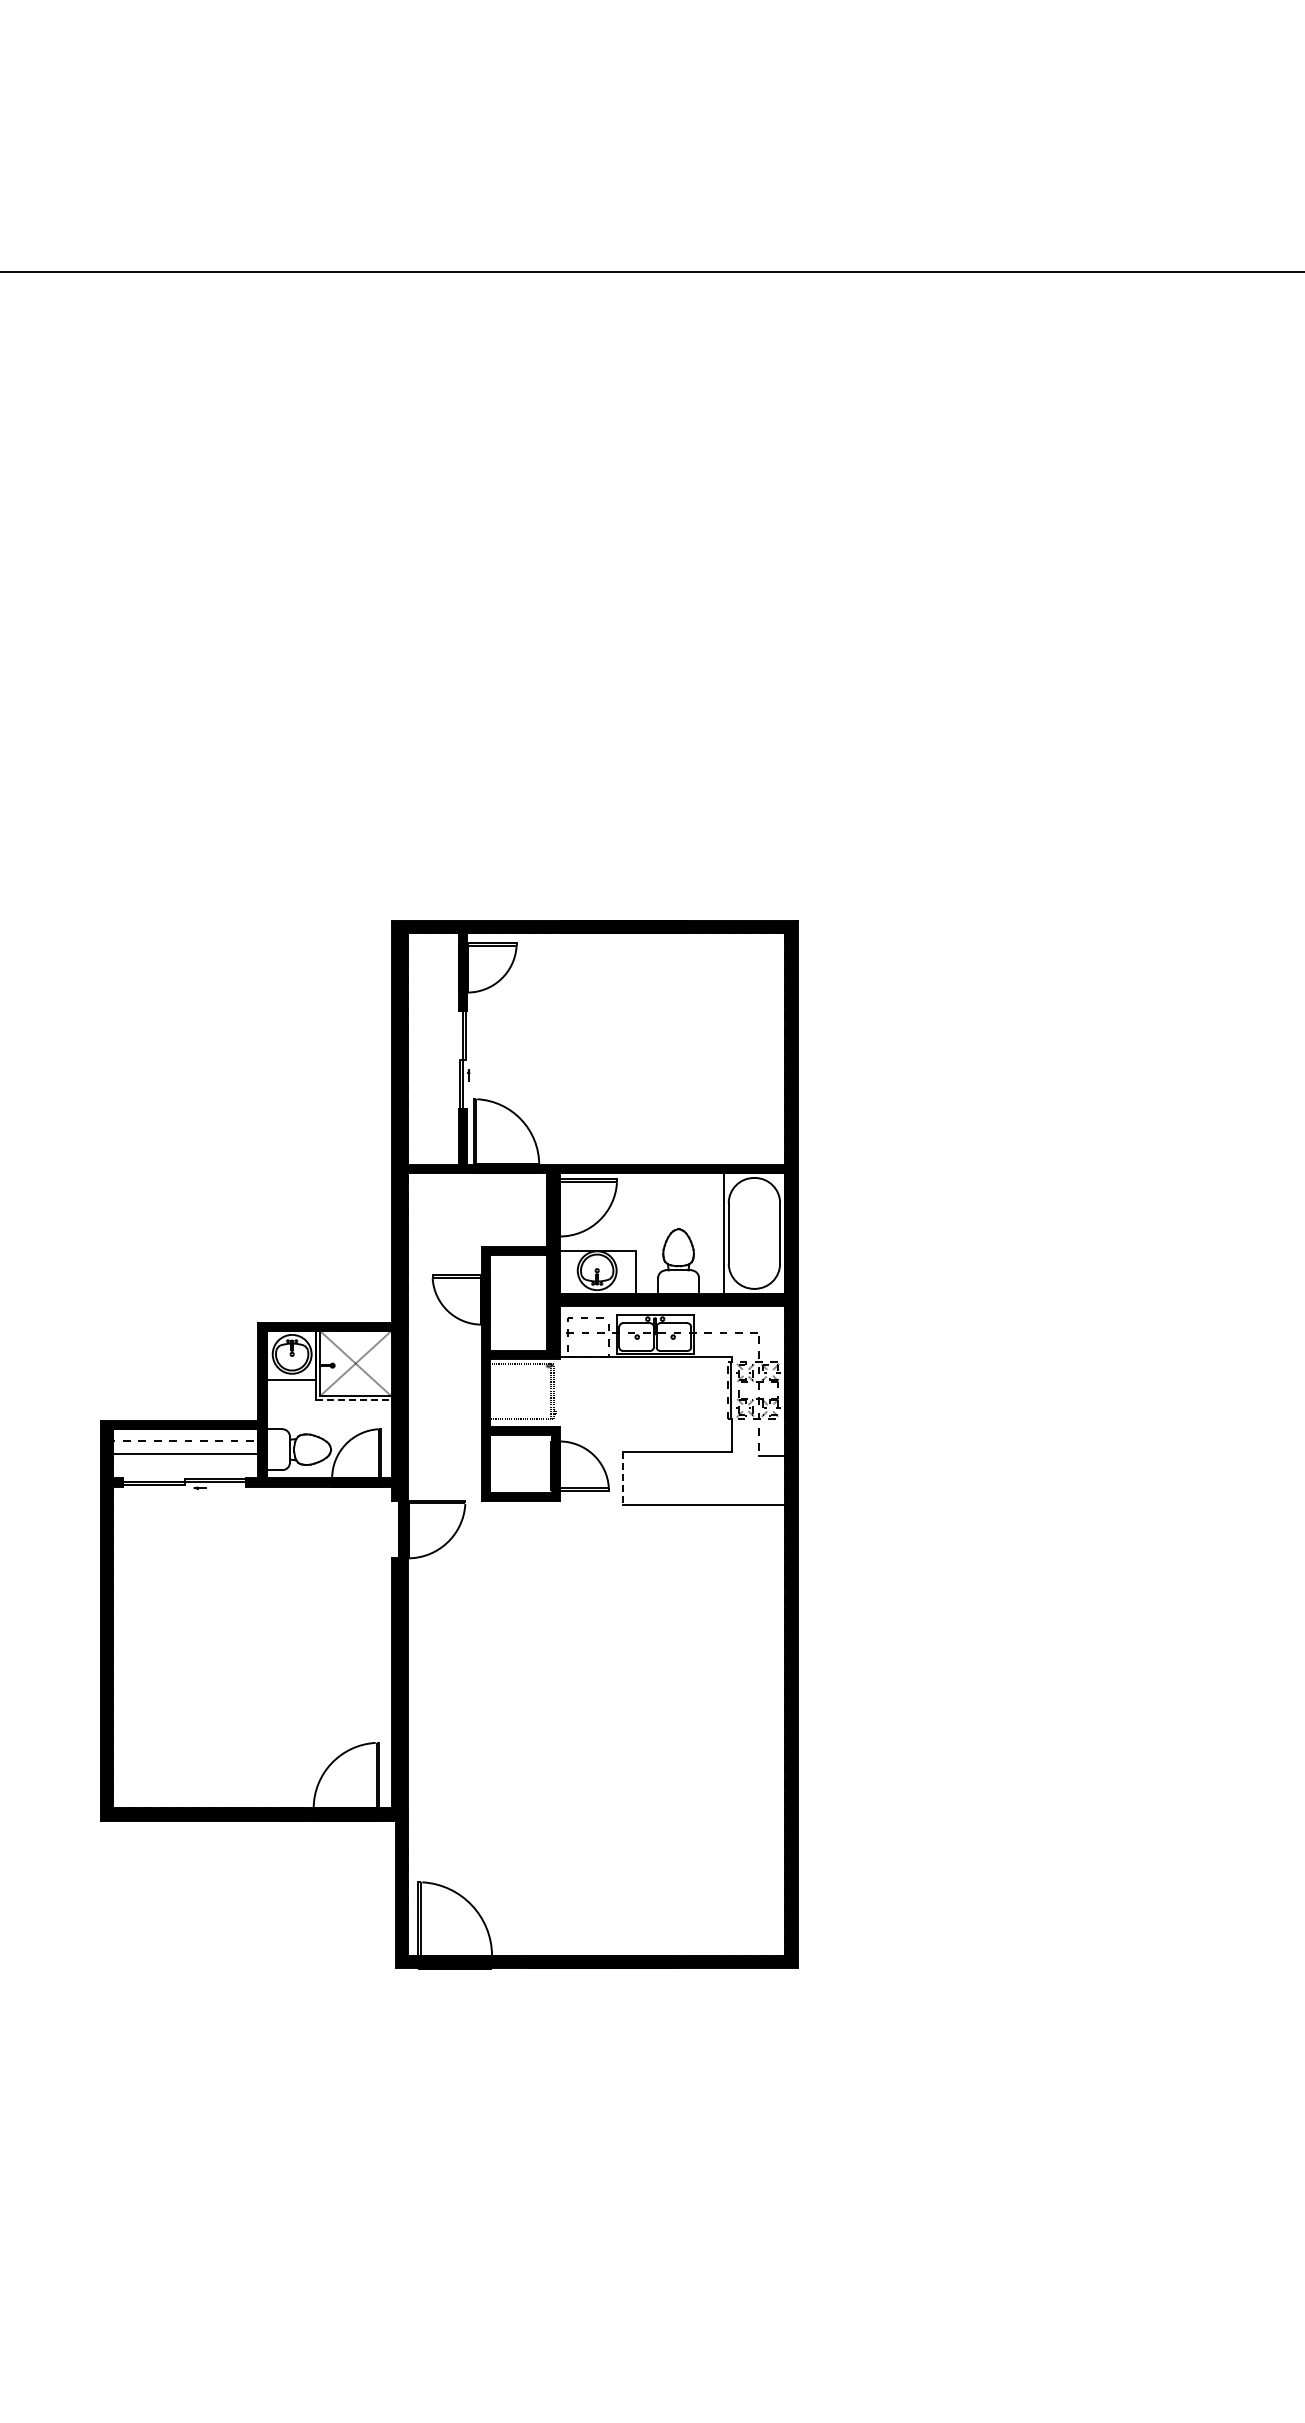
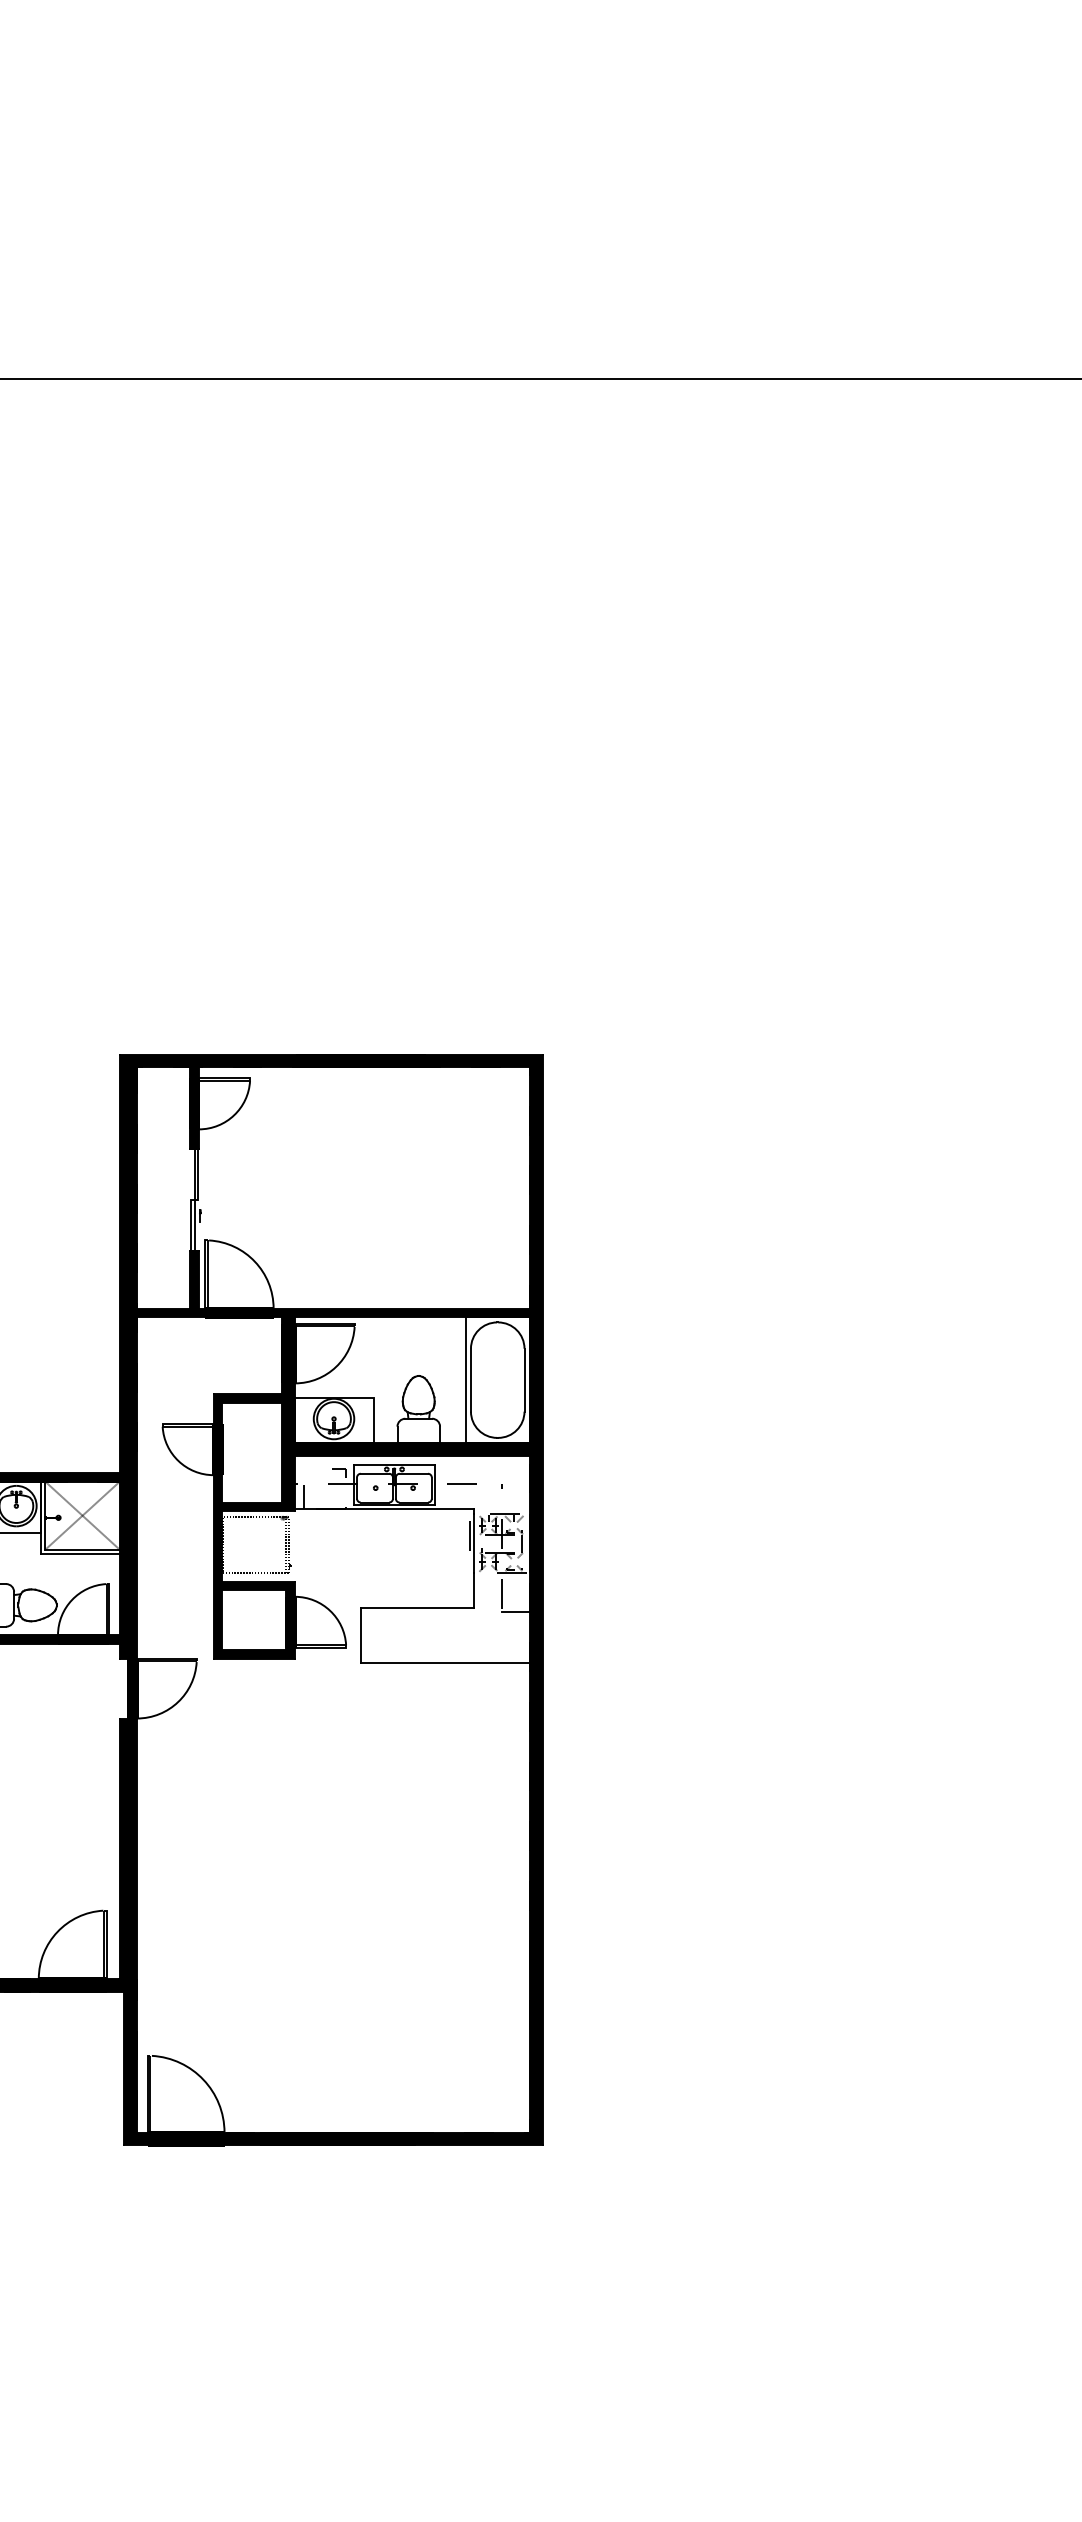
line: (353, 1400) -> (80, 1554), dashed -> solid
line: (623, 1478) -> (361, 1635), dashed -> solid

